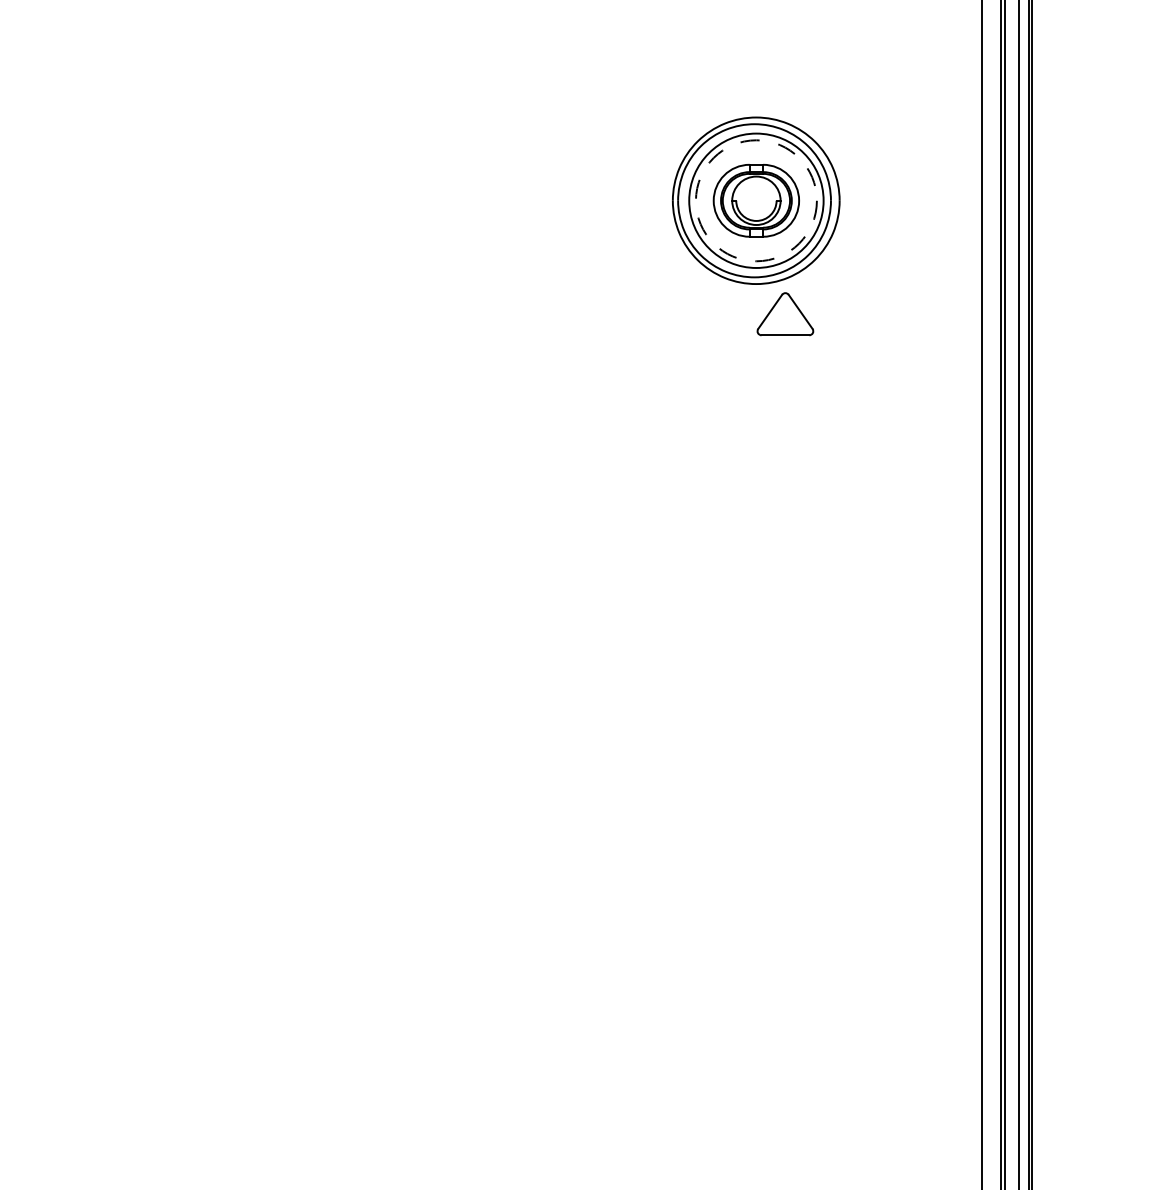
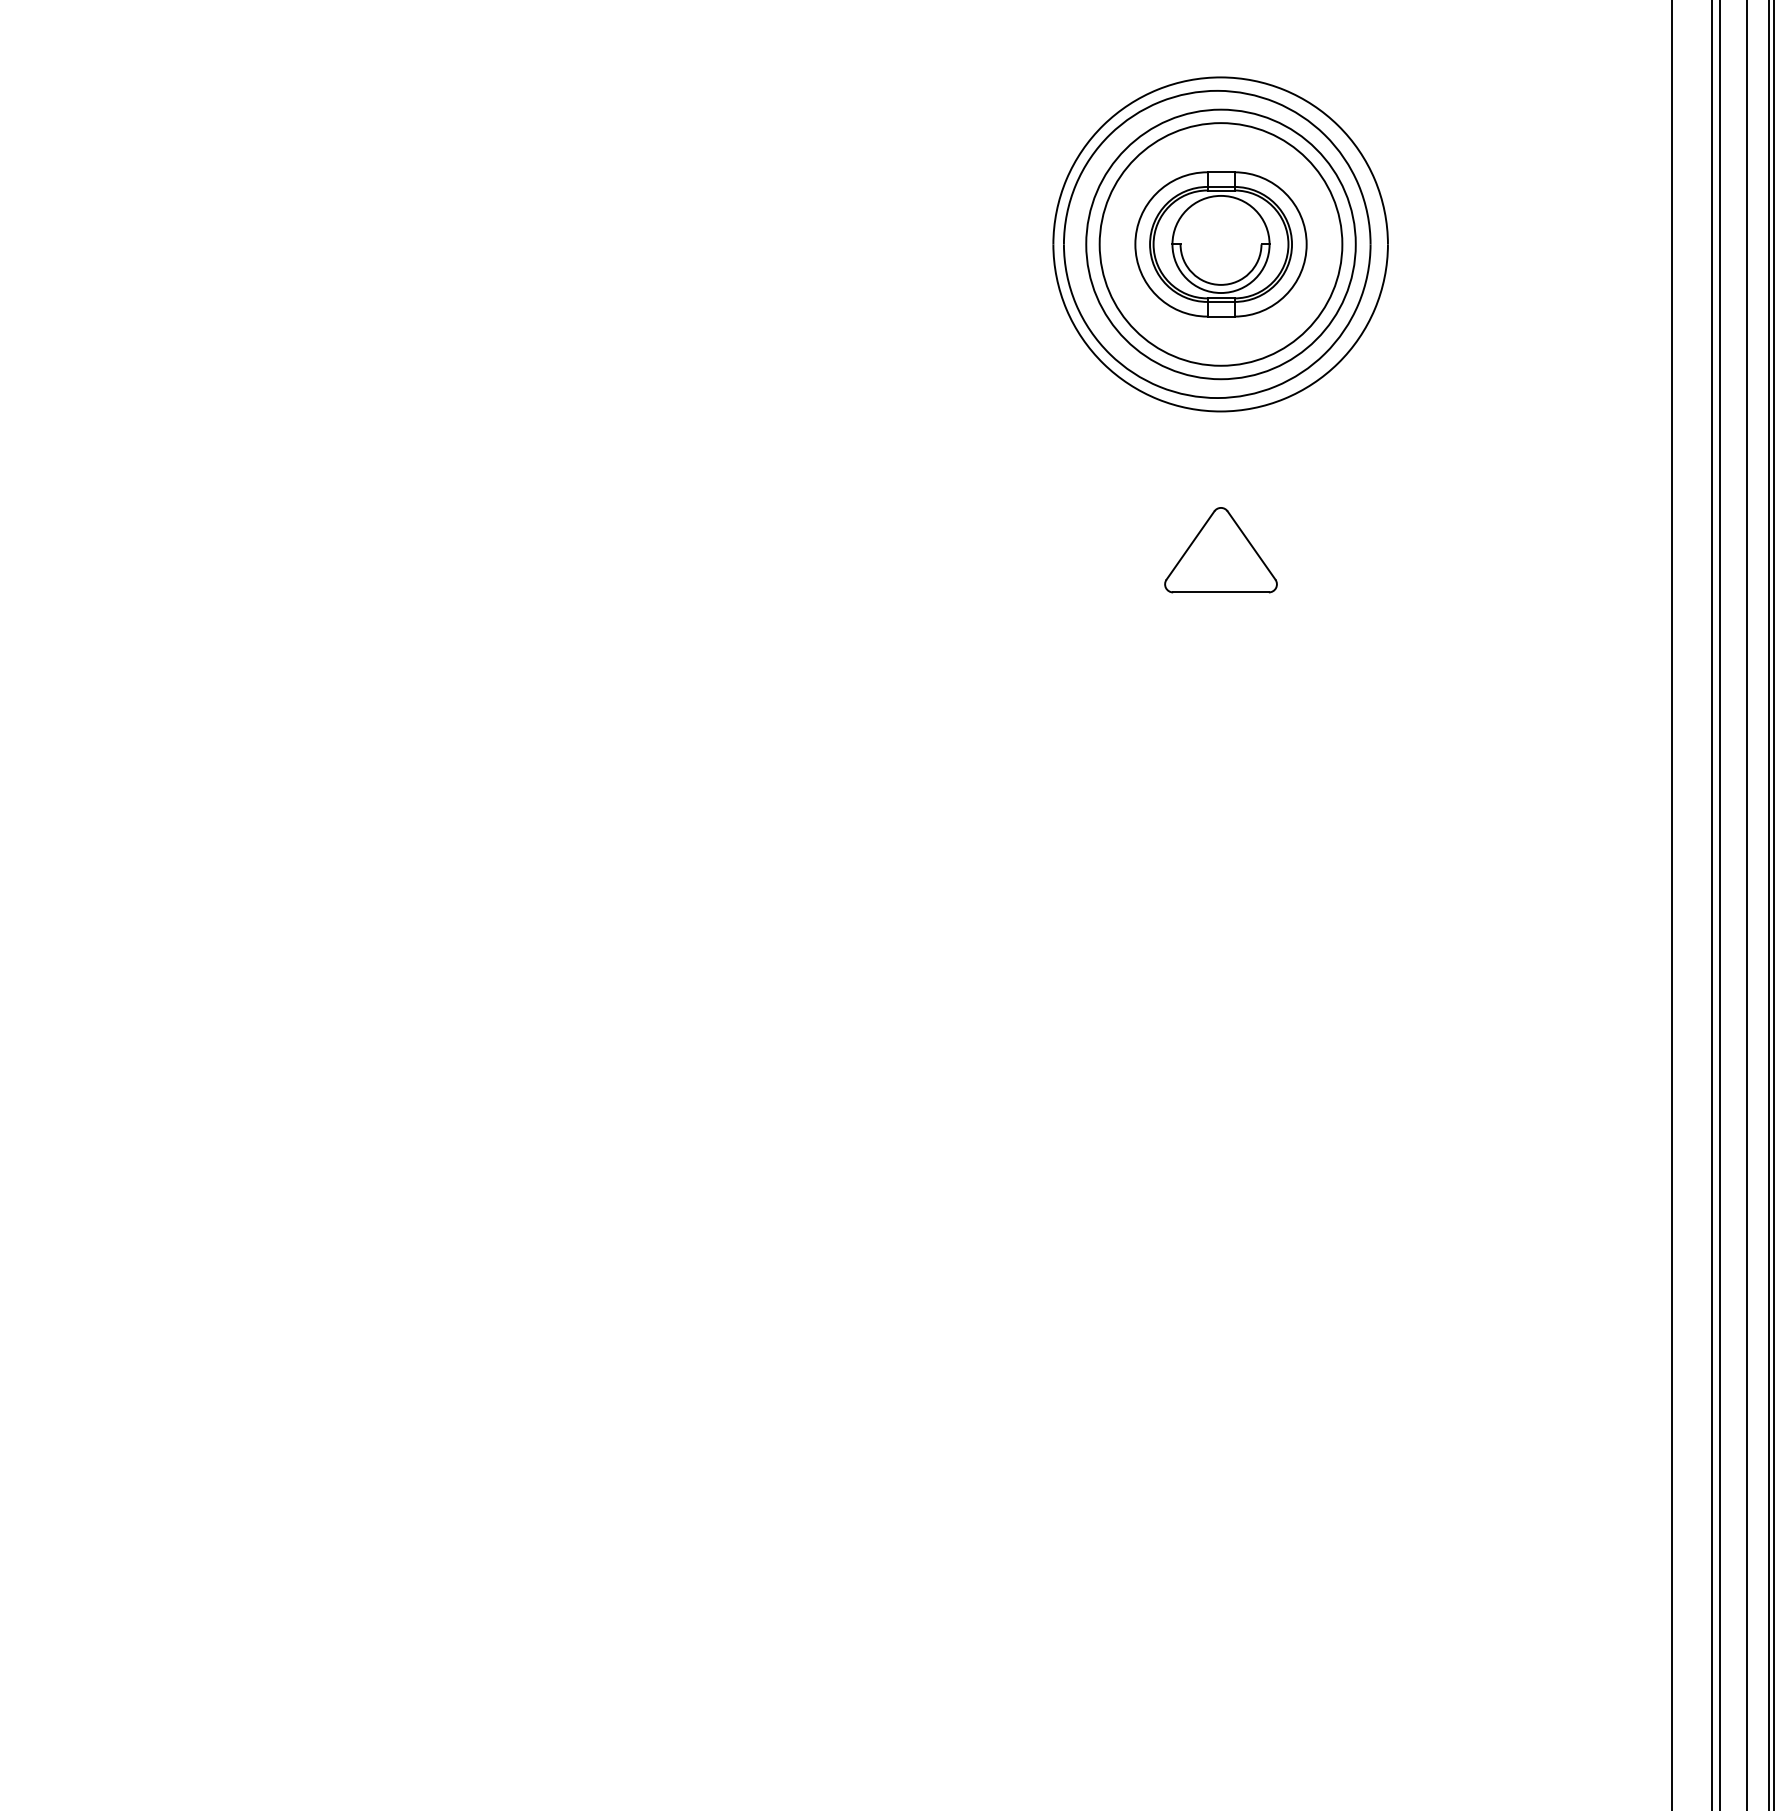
circle: (755, 200) -> (1219, 243), dashed -> solid
part: (785, 314) -> (1221, 550), moved

